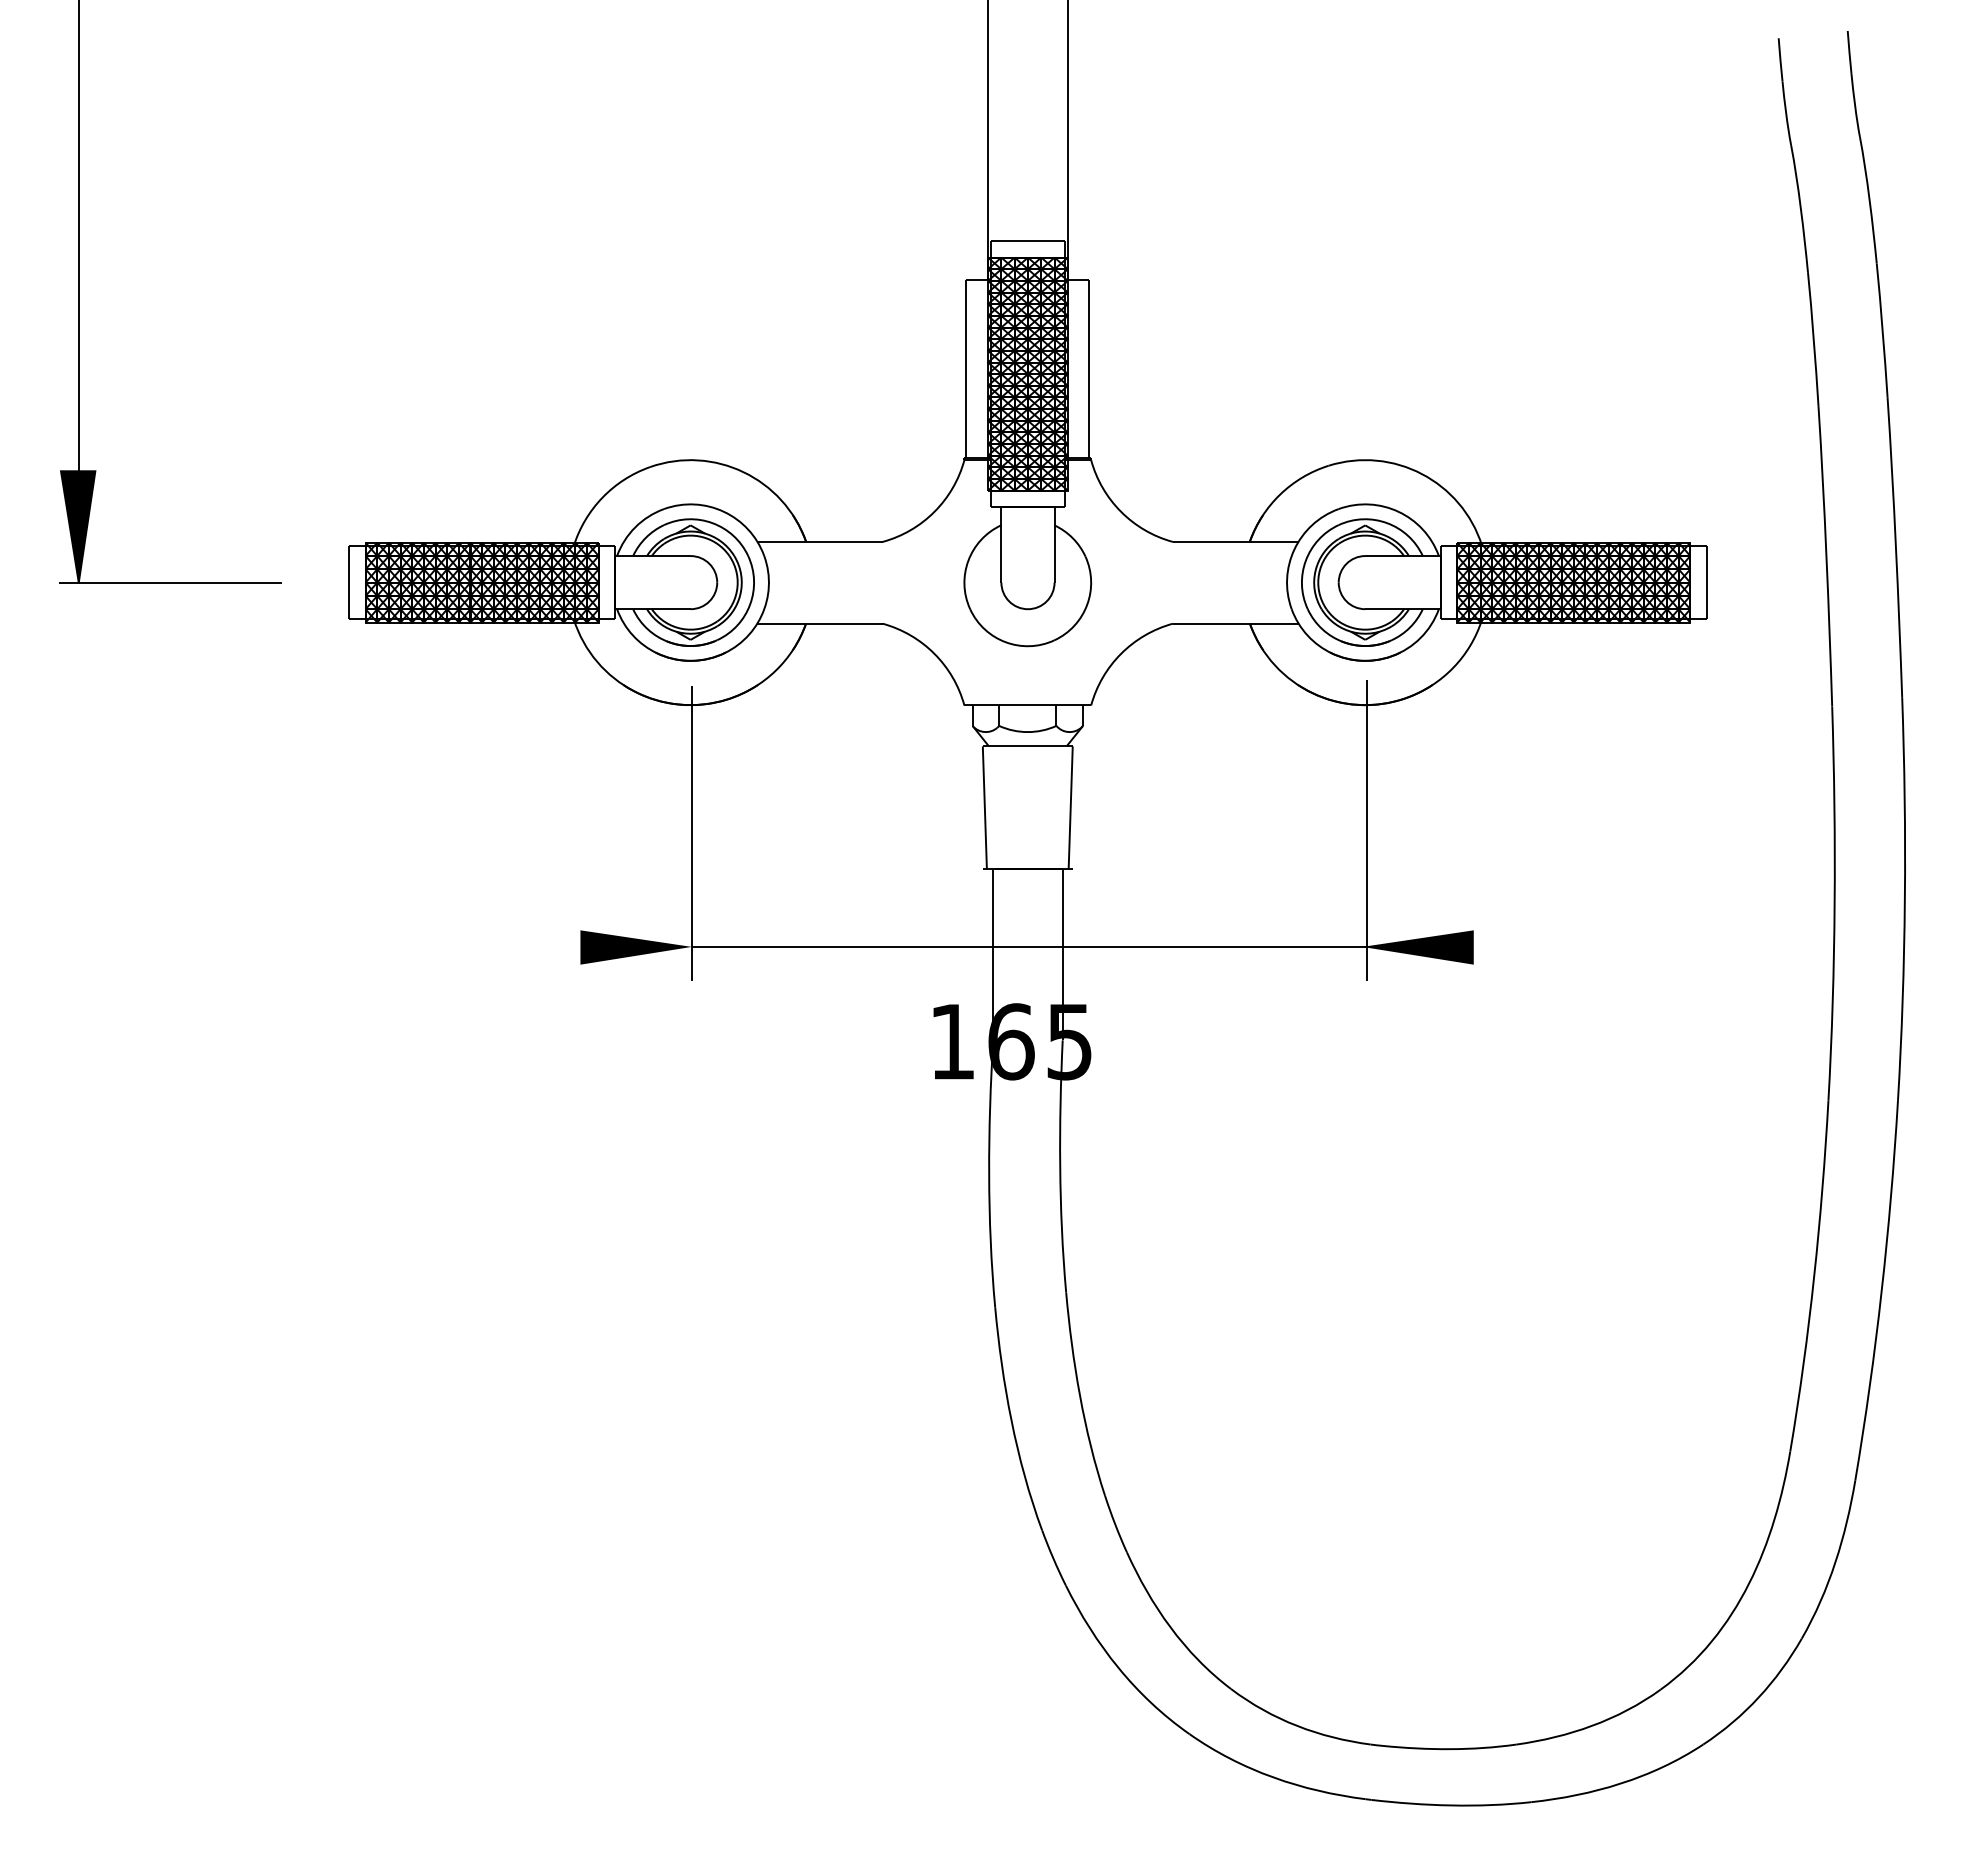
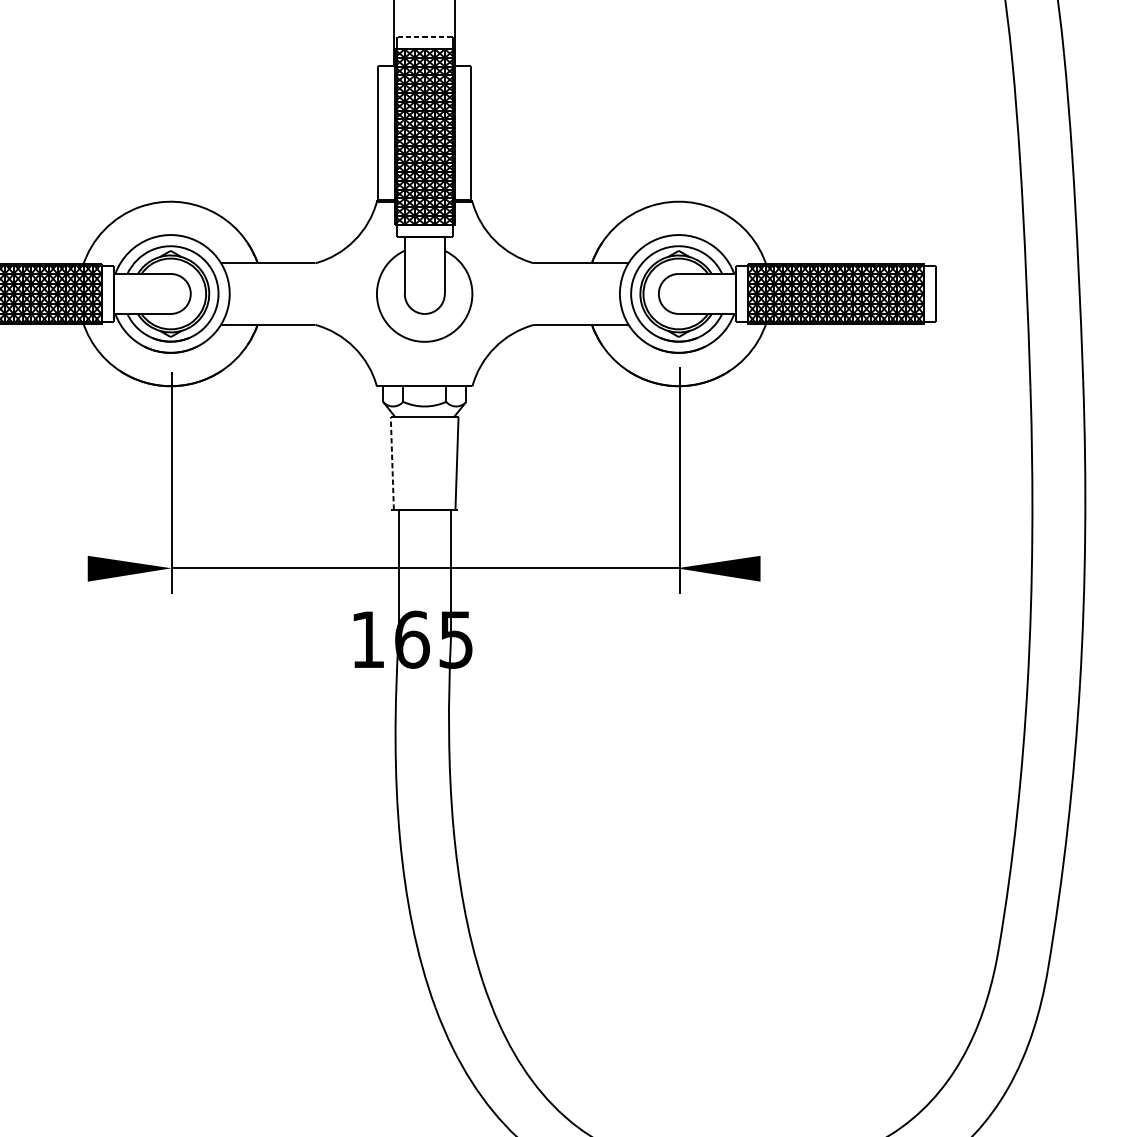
line: (1028, 241) -> (425, 37), solid -> dashed
line: (984, 807) -> (392, 463), solid -> dashed

